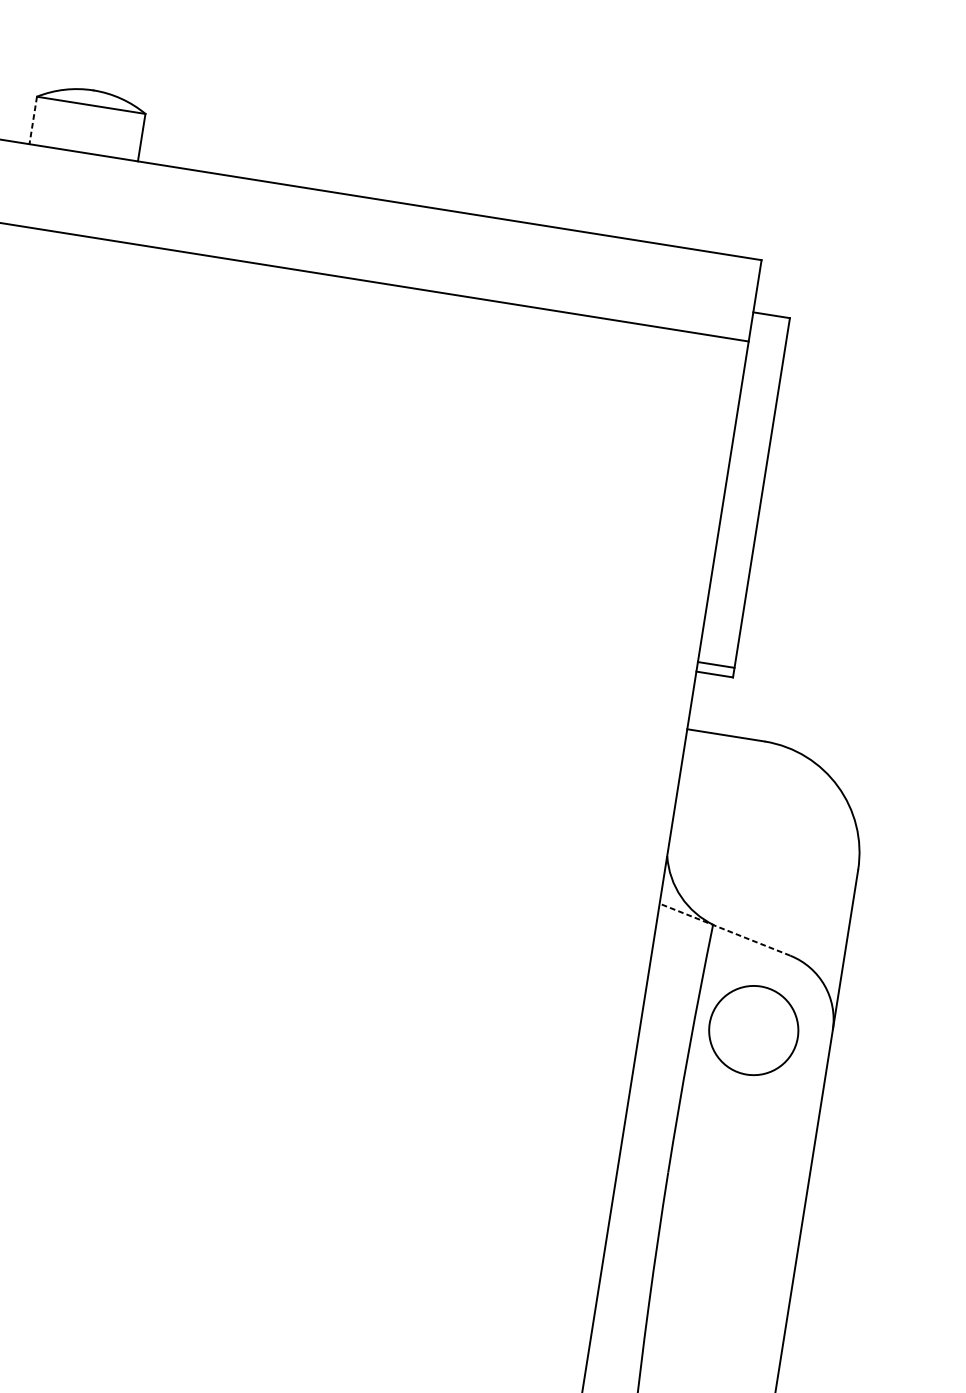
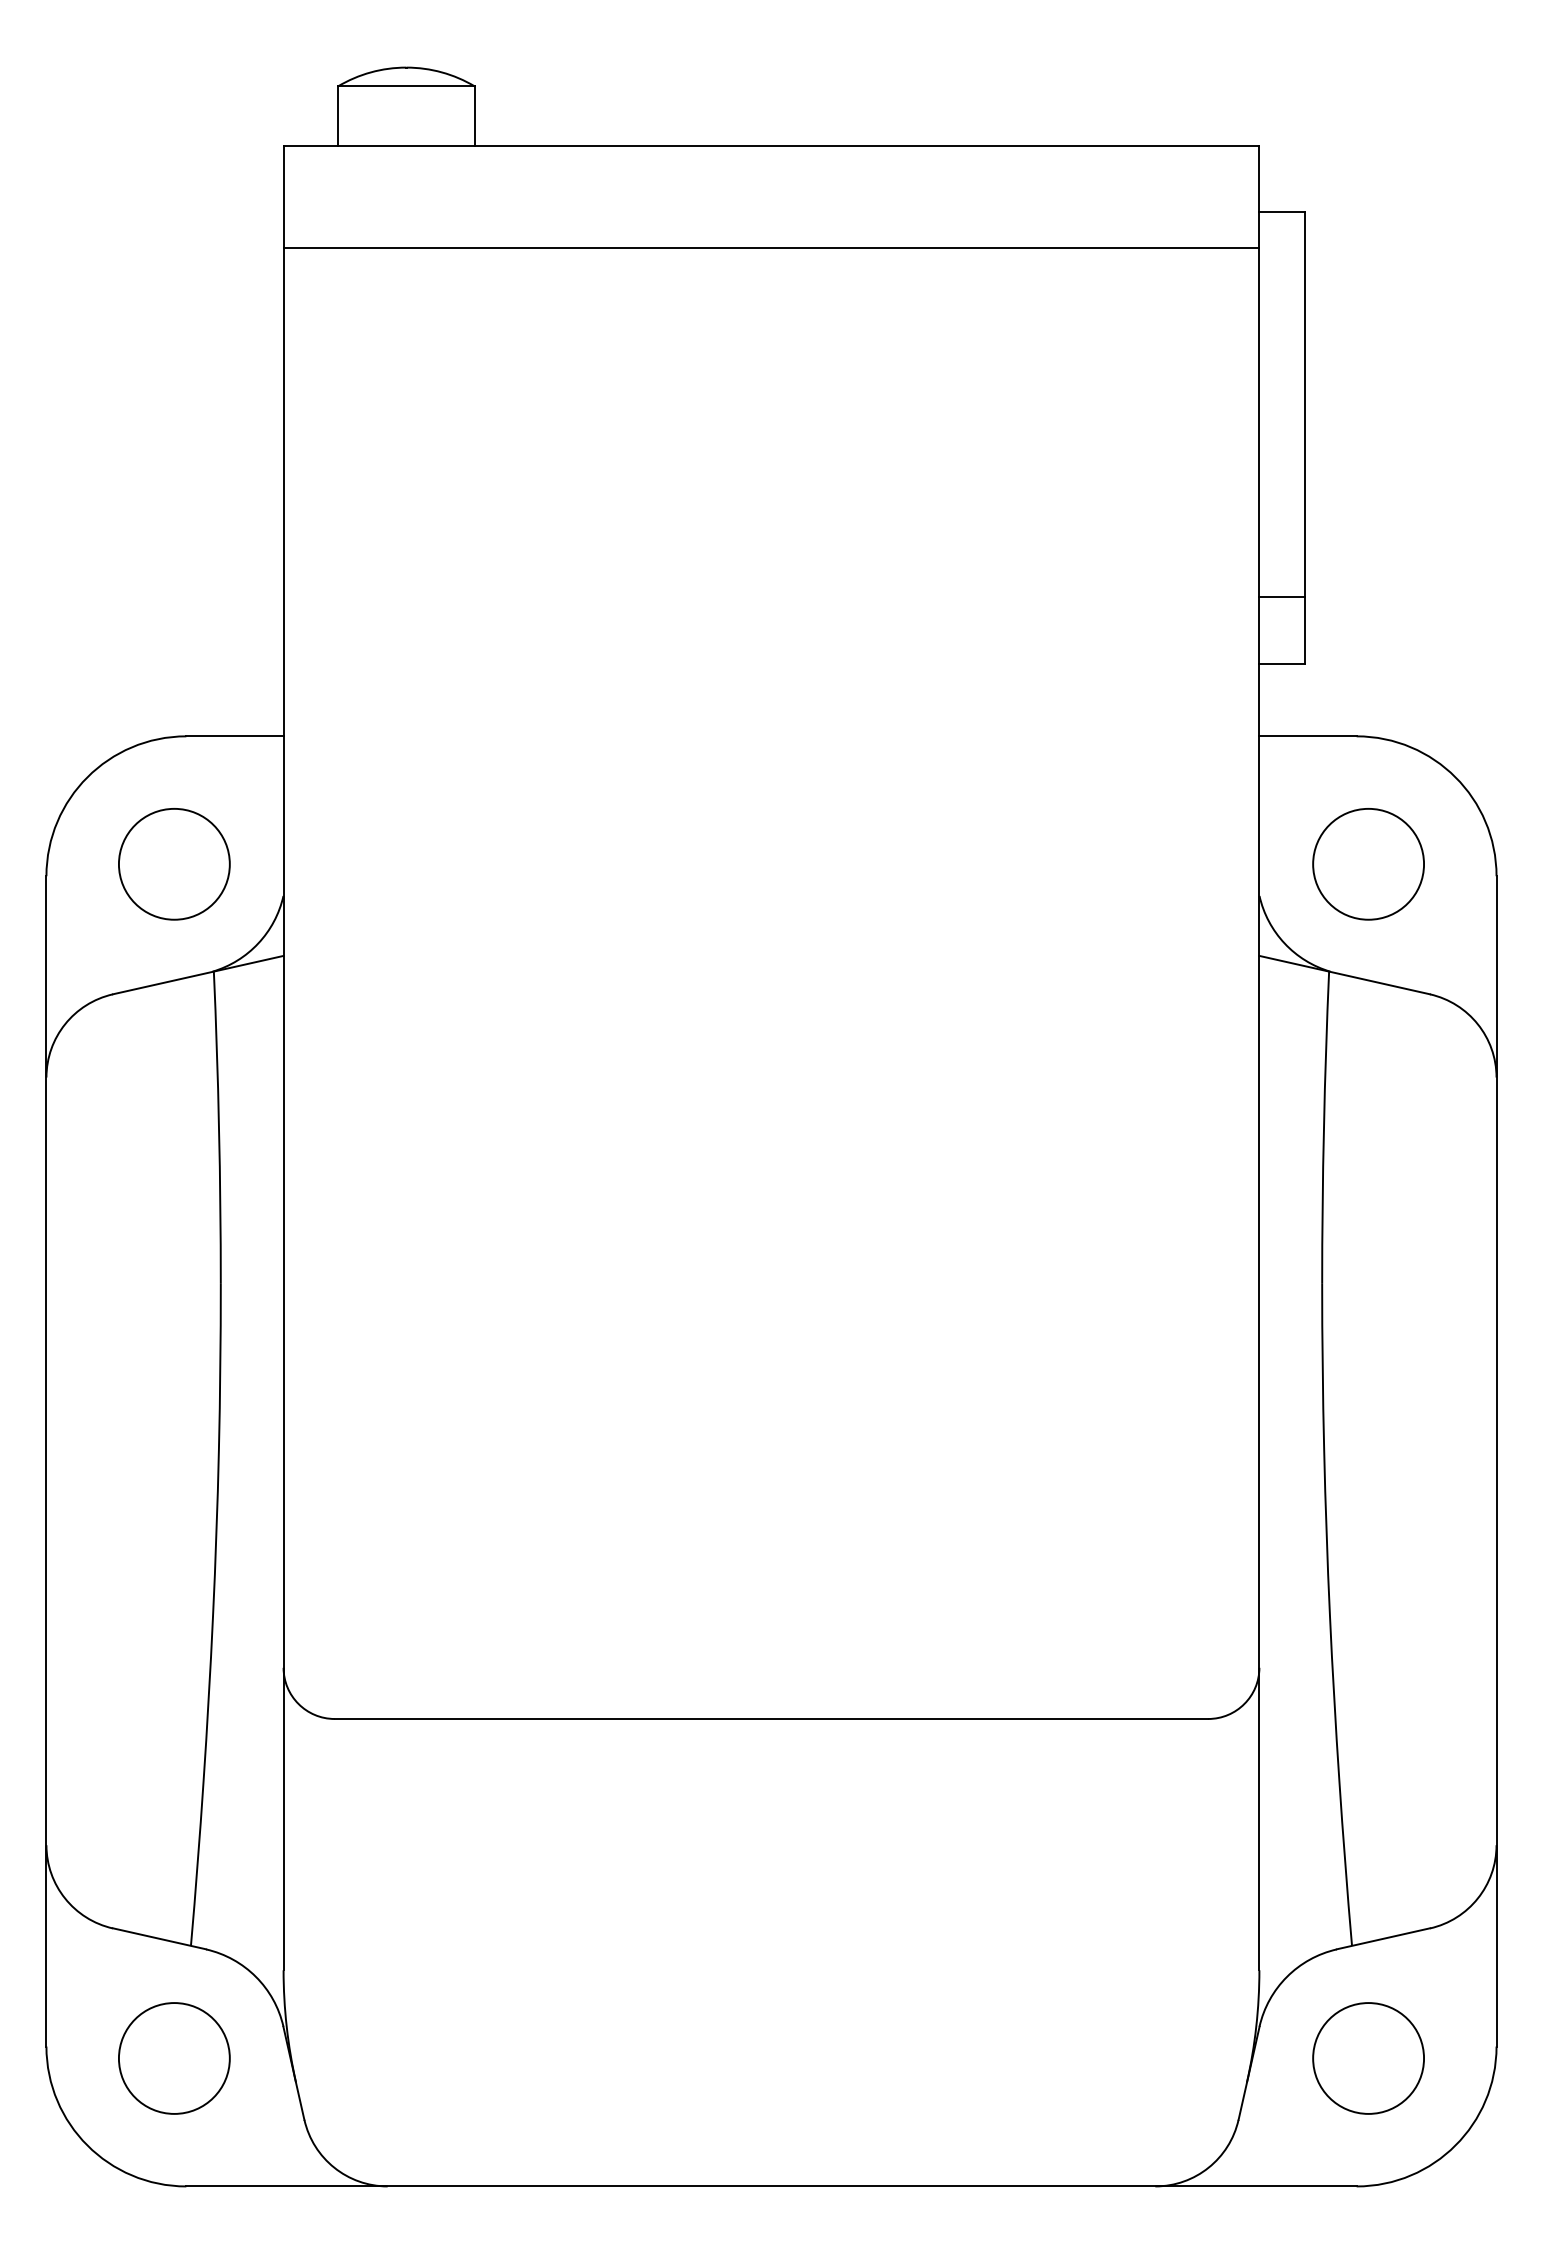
line: (33, 120) -> (338, 116), dashed -> solid
line: (716, 664) -> (1282, 596), moved
line: (724, 930) -> (1344, 975), dashed -> solid
circle: (753, 1030) -> (1368, 864), moved

